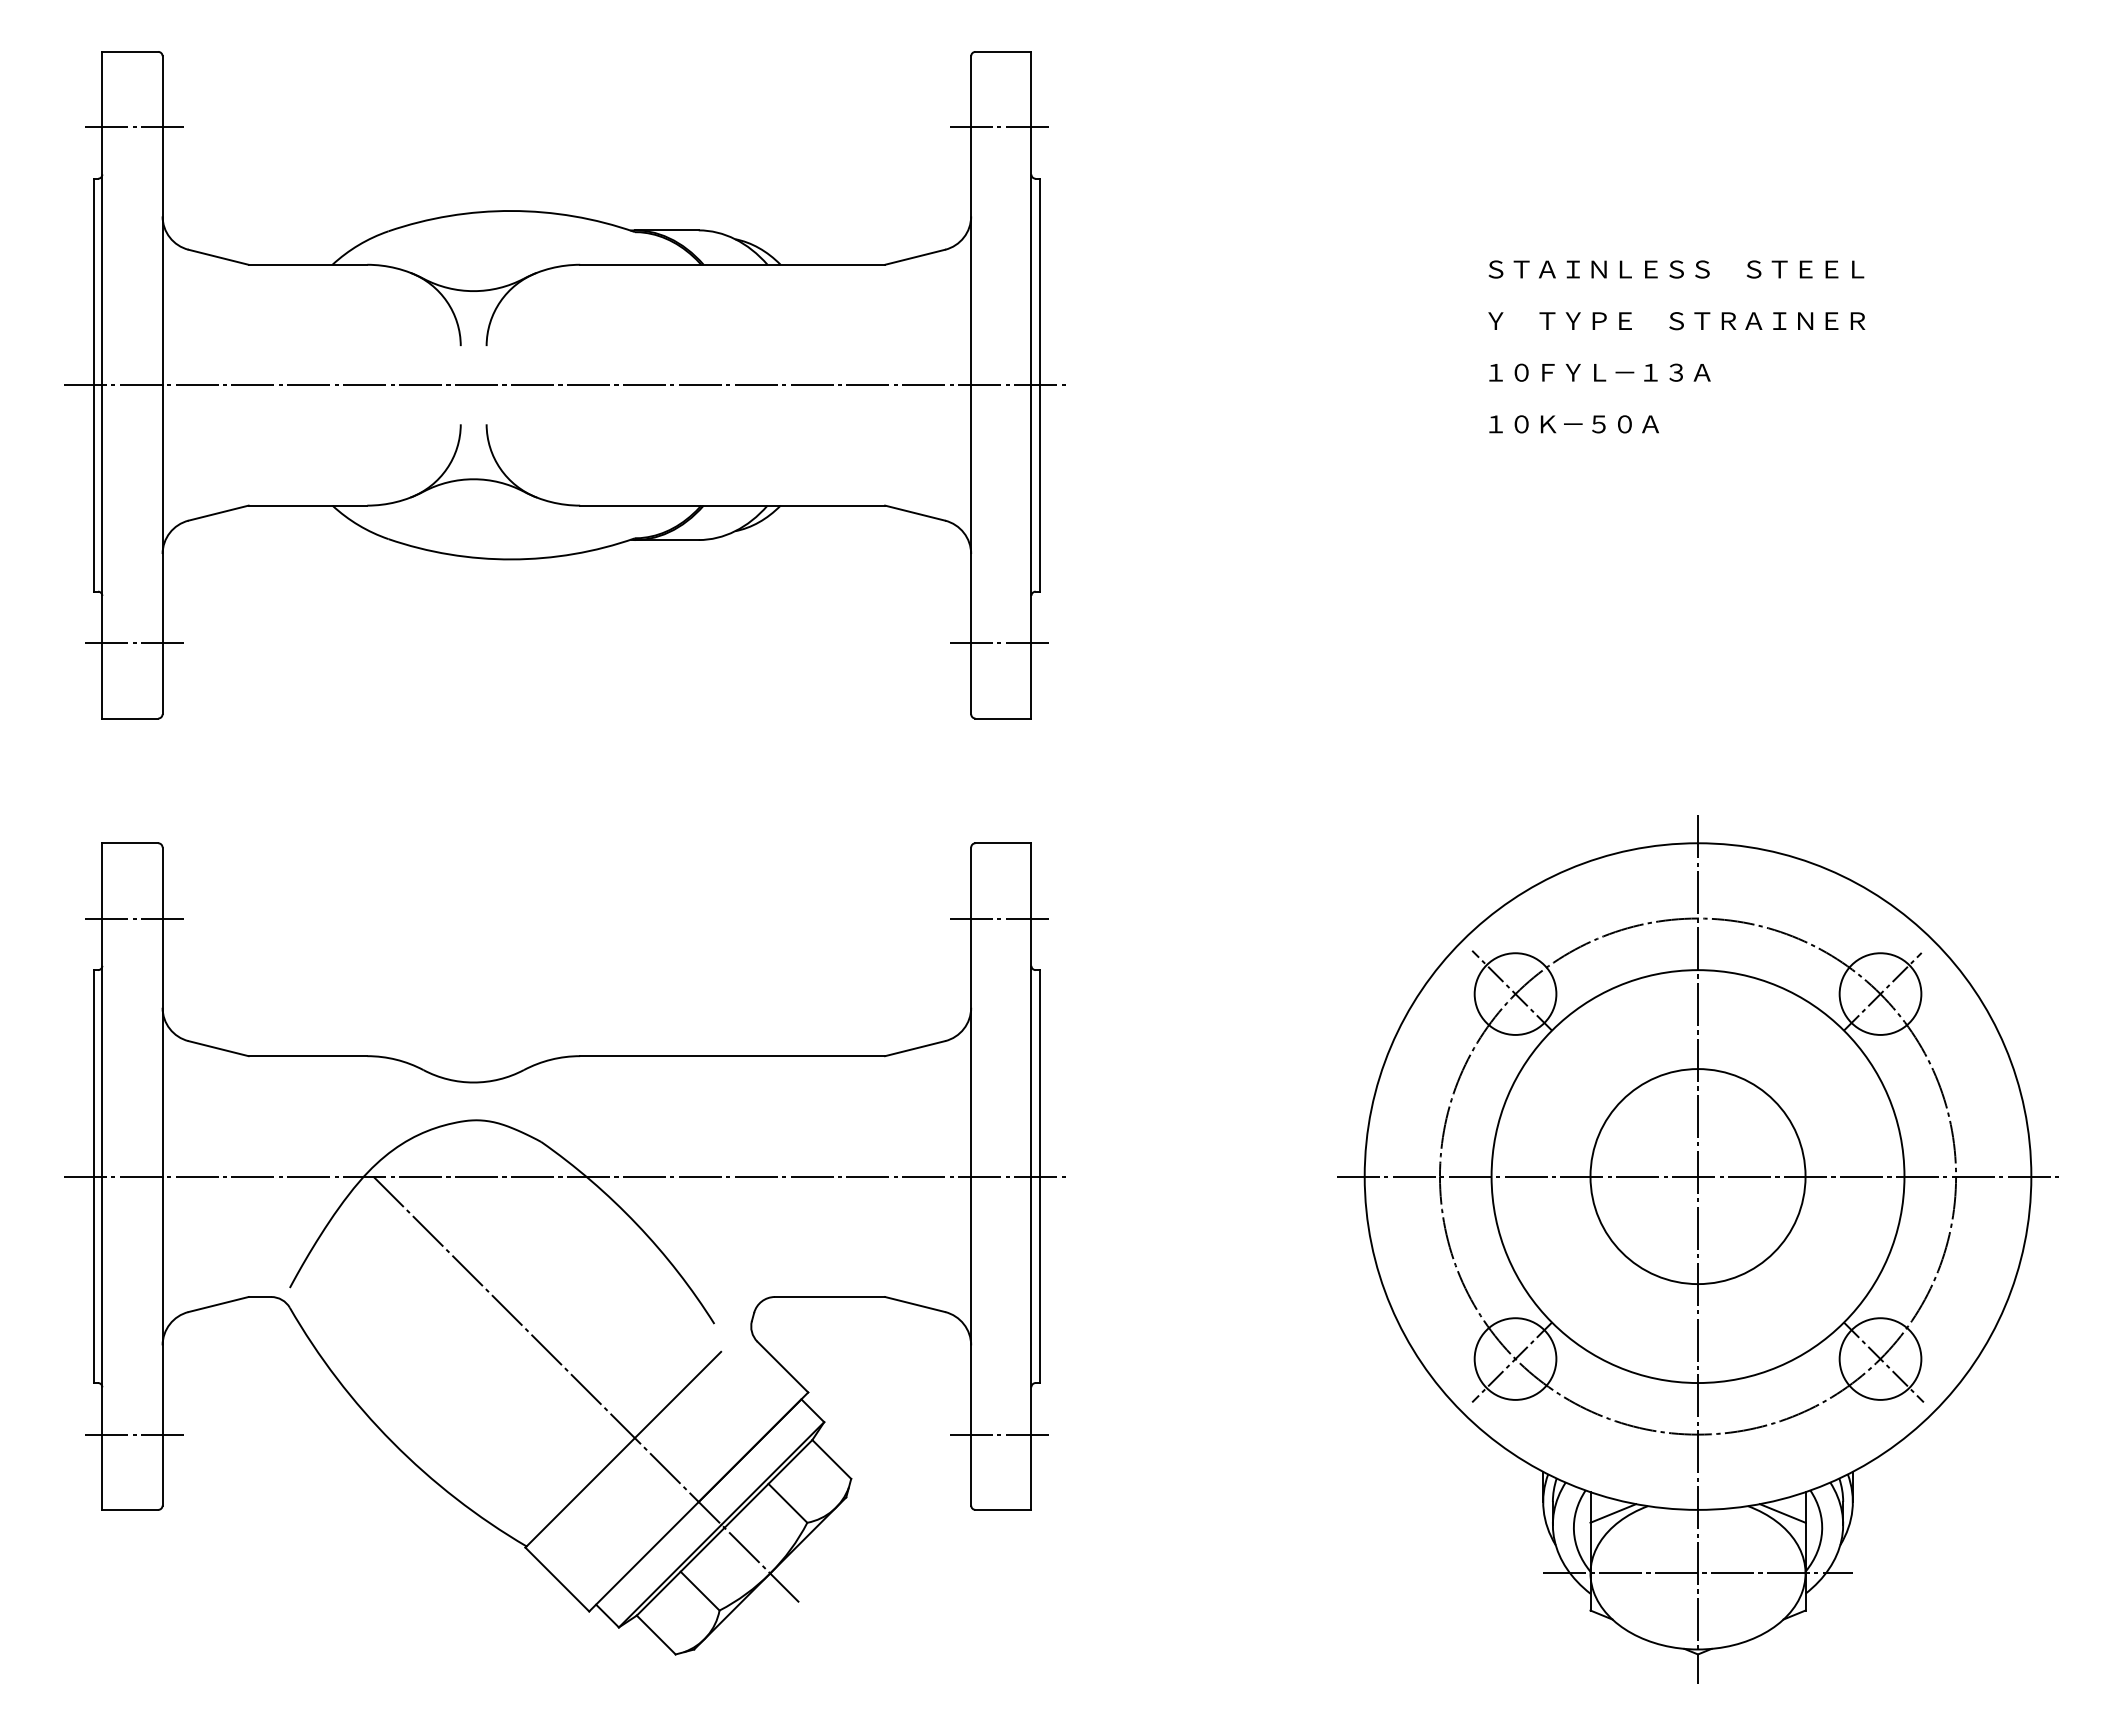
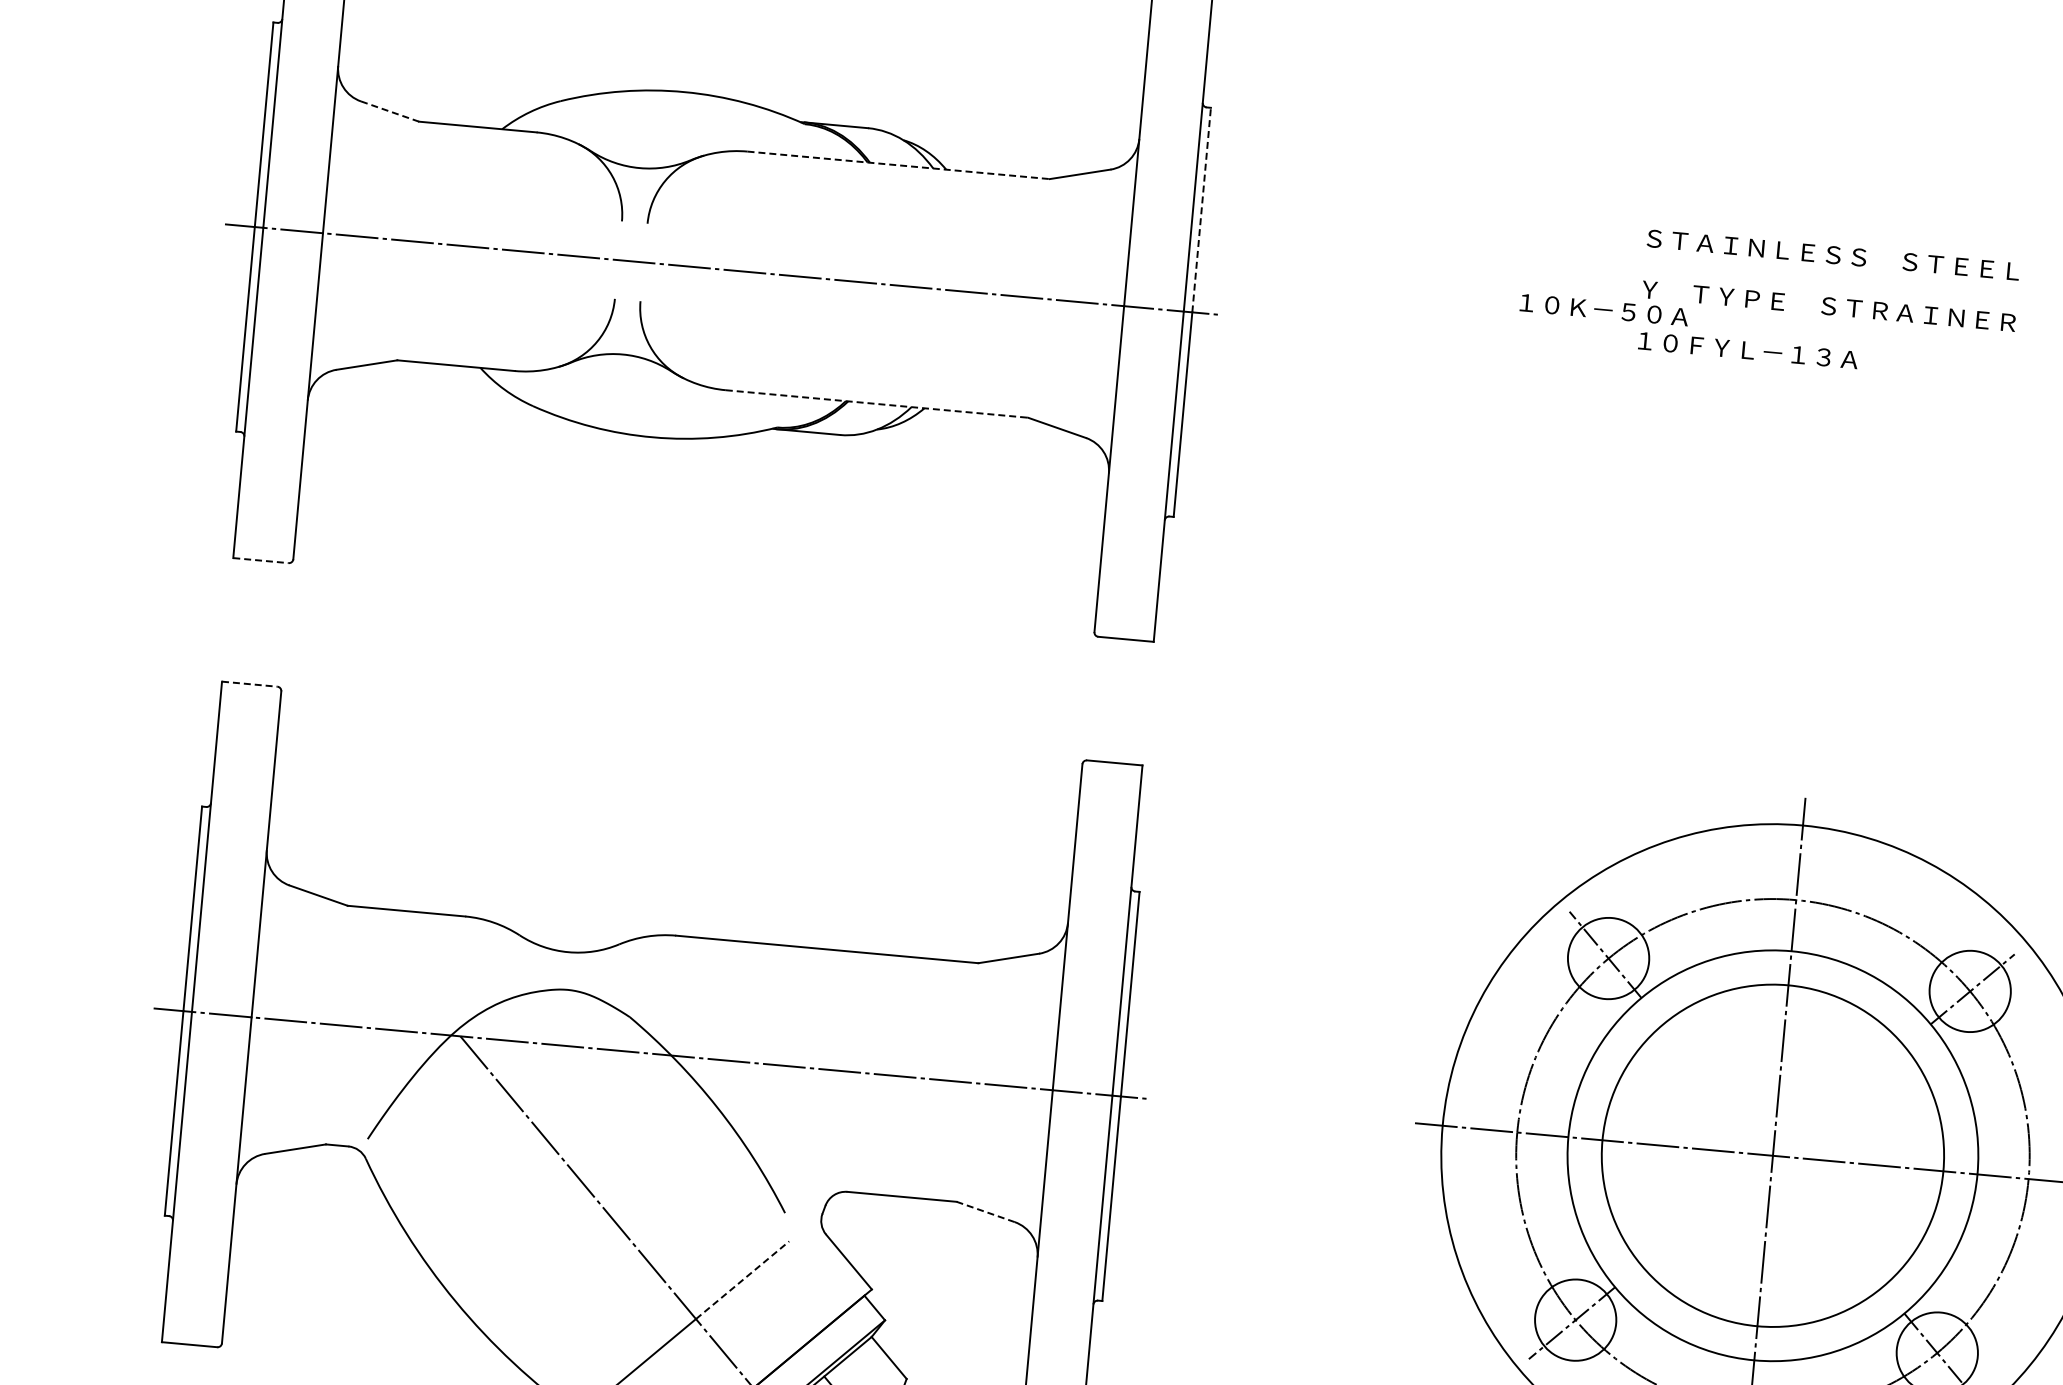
line: (998, 127) -> (1174, 53), removed
line: (218, 257) -> (389, 111), solid -> dashed
line: (732, 264) -> (898, 165), solid -> dashed
line: (1039, 281) -> (1201, 209), solid -> dashed
text: (1573, 424) -> (1603, 310), moved
line: (732, 505) -> (876, 403), solid -> dashed
line: (134, 643) -> (271, 486), removed
line: (998, 643) -> (1127, 564), removed
line: (130, 718) -> (261, 560), solid -> dashed
line: (130, 843) -> (249, 684), solid -> dashed
line: (134, 918) -> (247, 759), removed
line: (998, 918) -> (1103, 837), removed
circle: (1697, 1176) -> (1772, 1155), size x1.6
line: (915, 1304) -> (986, 1211), solid -> dashed
line: (678, 1395) -> (743, 1280), solid -> dashed
line: (134, 1434) -> (200, 1270), removed
line: (998, 1434) -> (1056, 1348), removed

